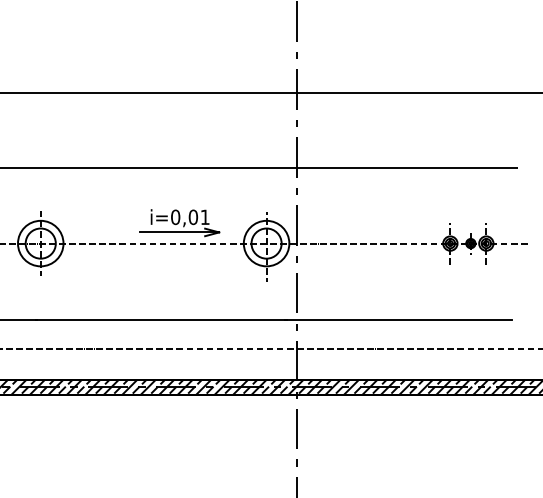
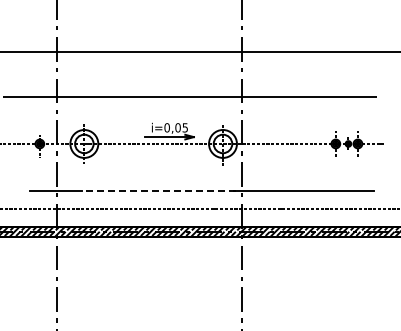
text: (203, 216) -> (184, 127), i=0,01 -> i=0,05
line: (161, 319) -> (158, 190), solid -> dashed

